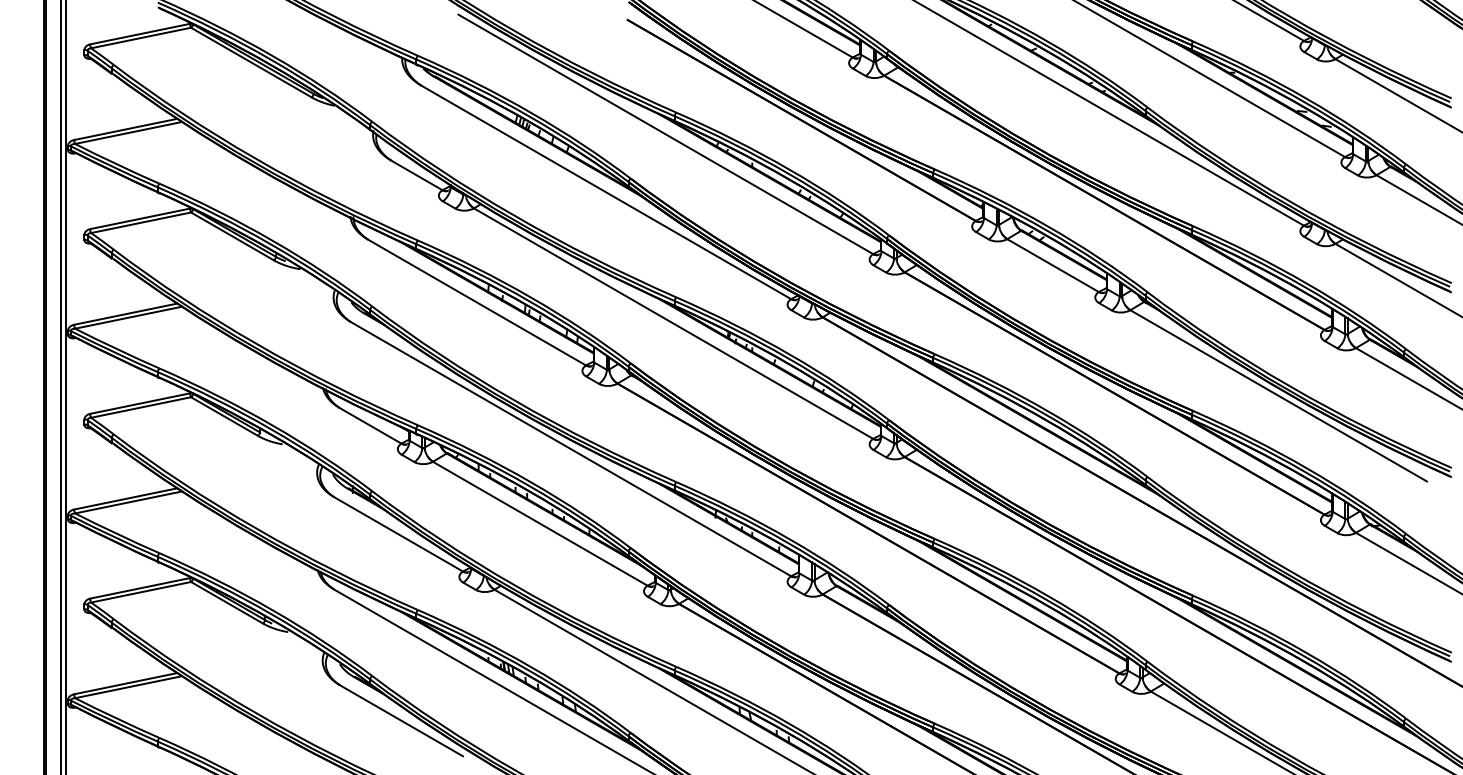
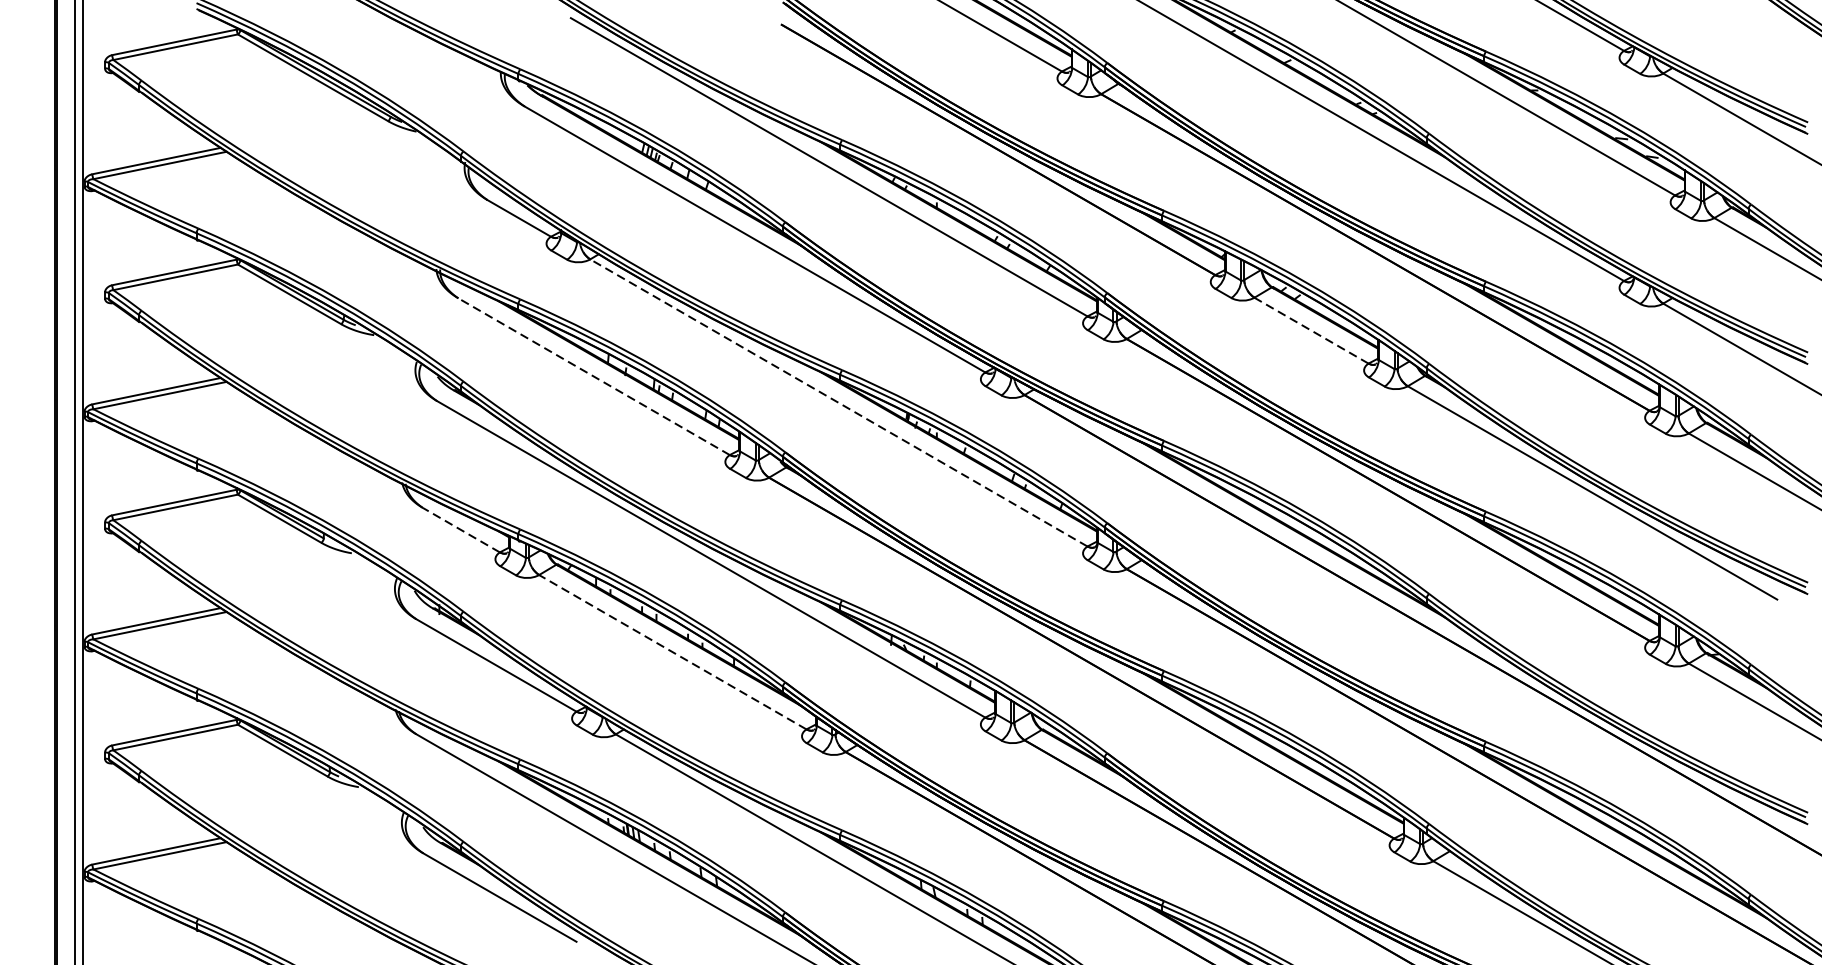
line: (1053, 265) -> (1312, 330), solid -> dashed
line: (477, 302) -> (594, 376), solid -> dashed
line: (673, 323) -> (838, 402), solid -> dashed
line: (370, 425) -> (461, 529), solid -> dashed
line: (540, 523) -> (673, 651), solid -> dashed

